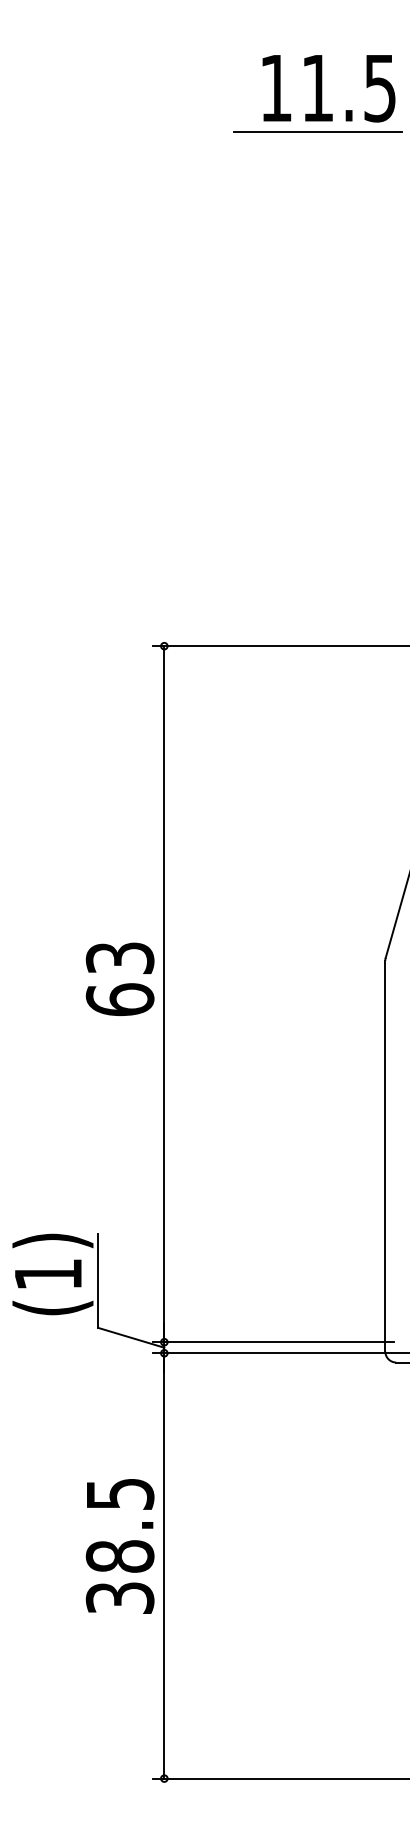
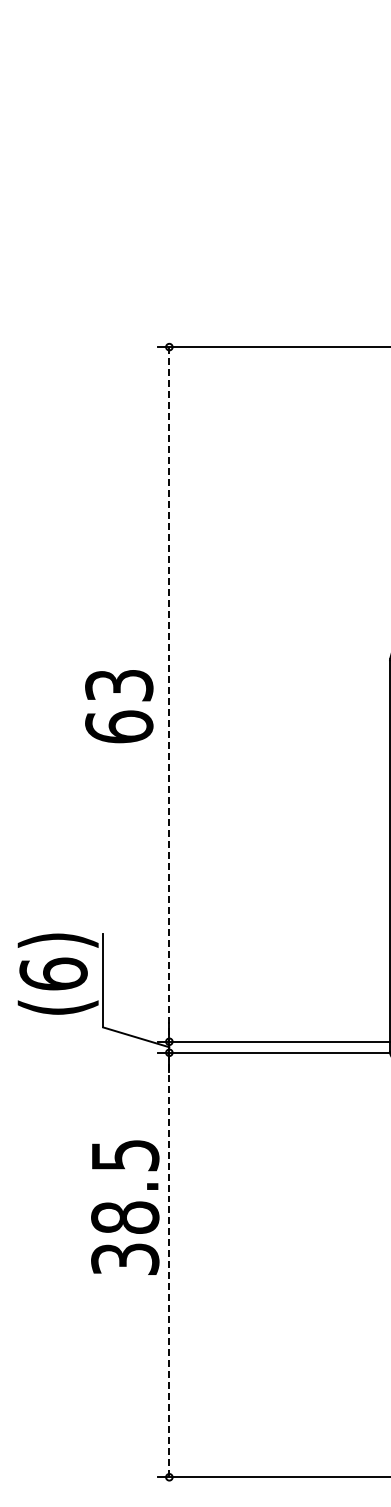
text: (119, 978) -> (118, 705), moved
line: (164, 994) -> (169, 694), solid -> dashed
text: (48, 1273) -> (53, 973), (1) -> (6)
text: (119, 1546) -> (124, 1207), moved
line: (164, 1565) -> (169, 1264), solid -> dashed

